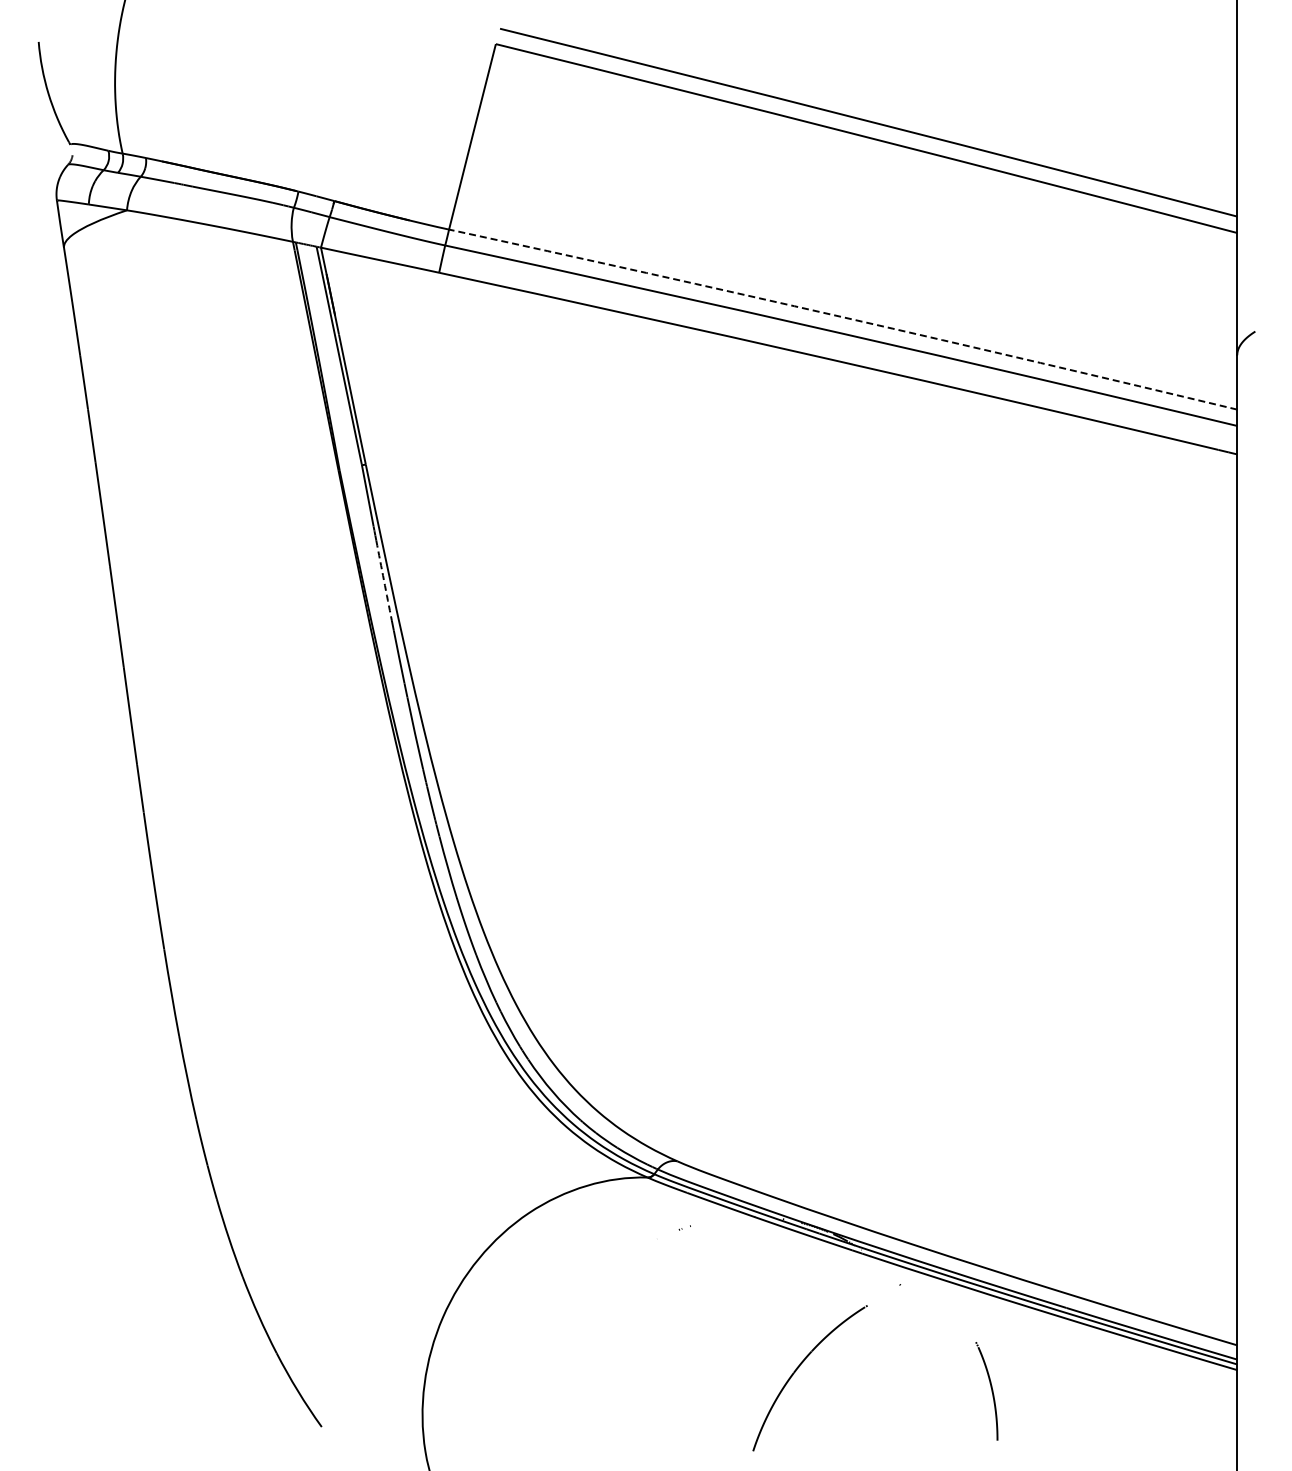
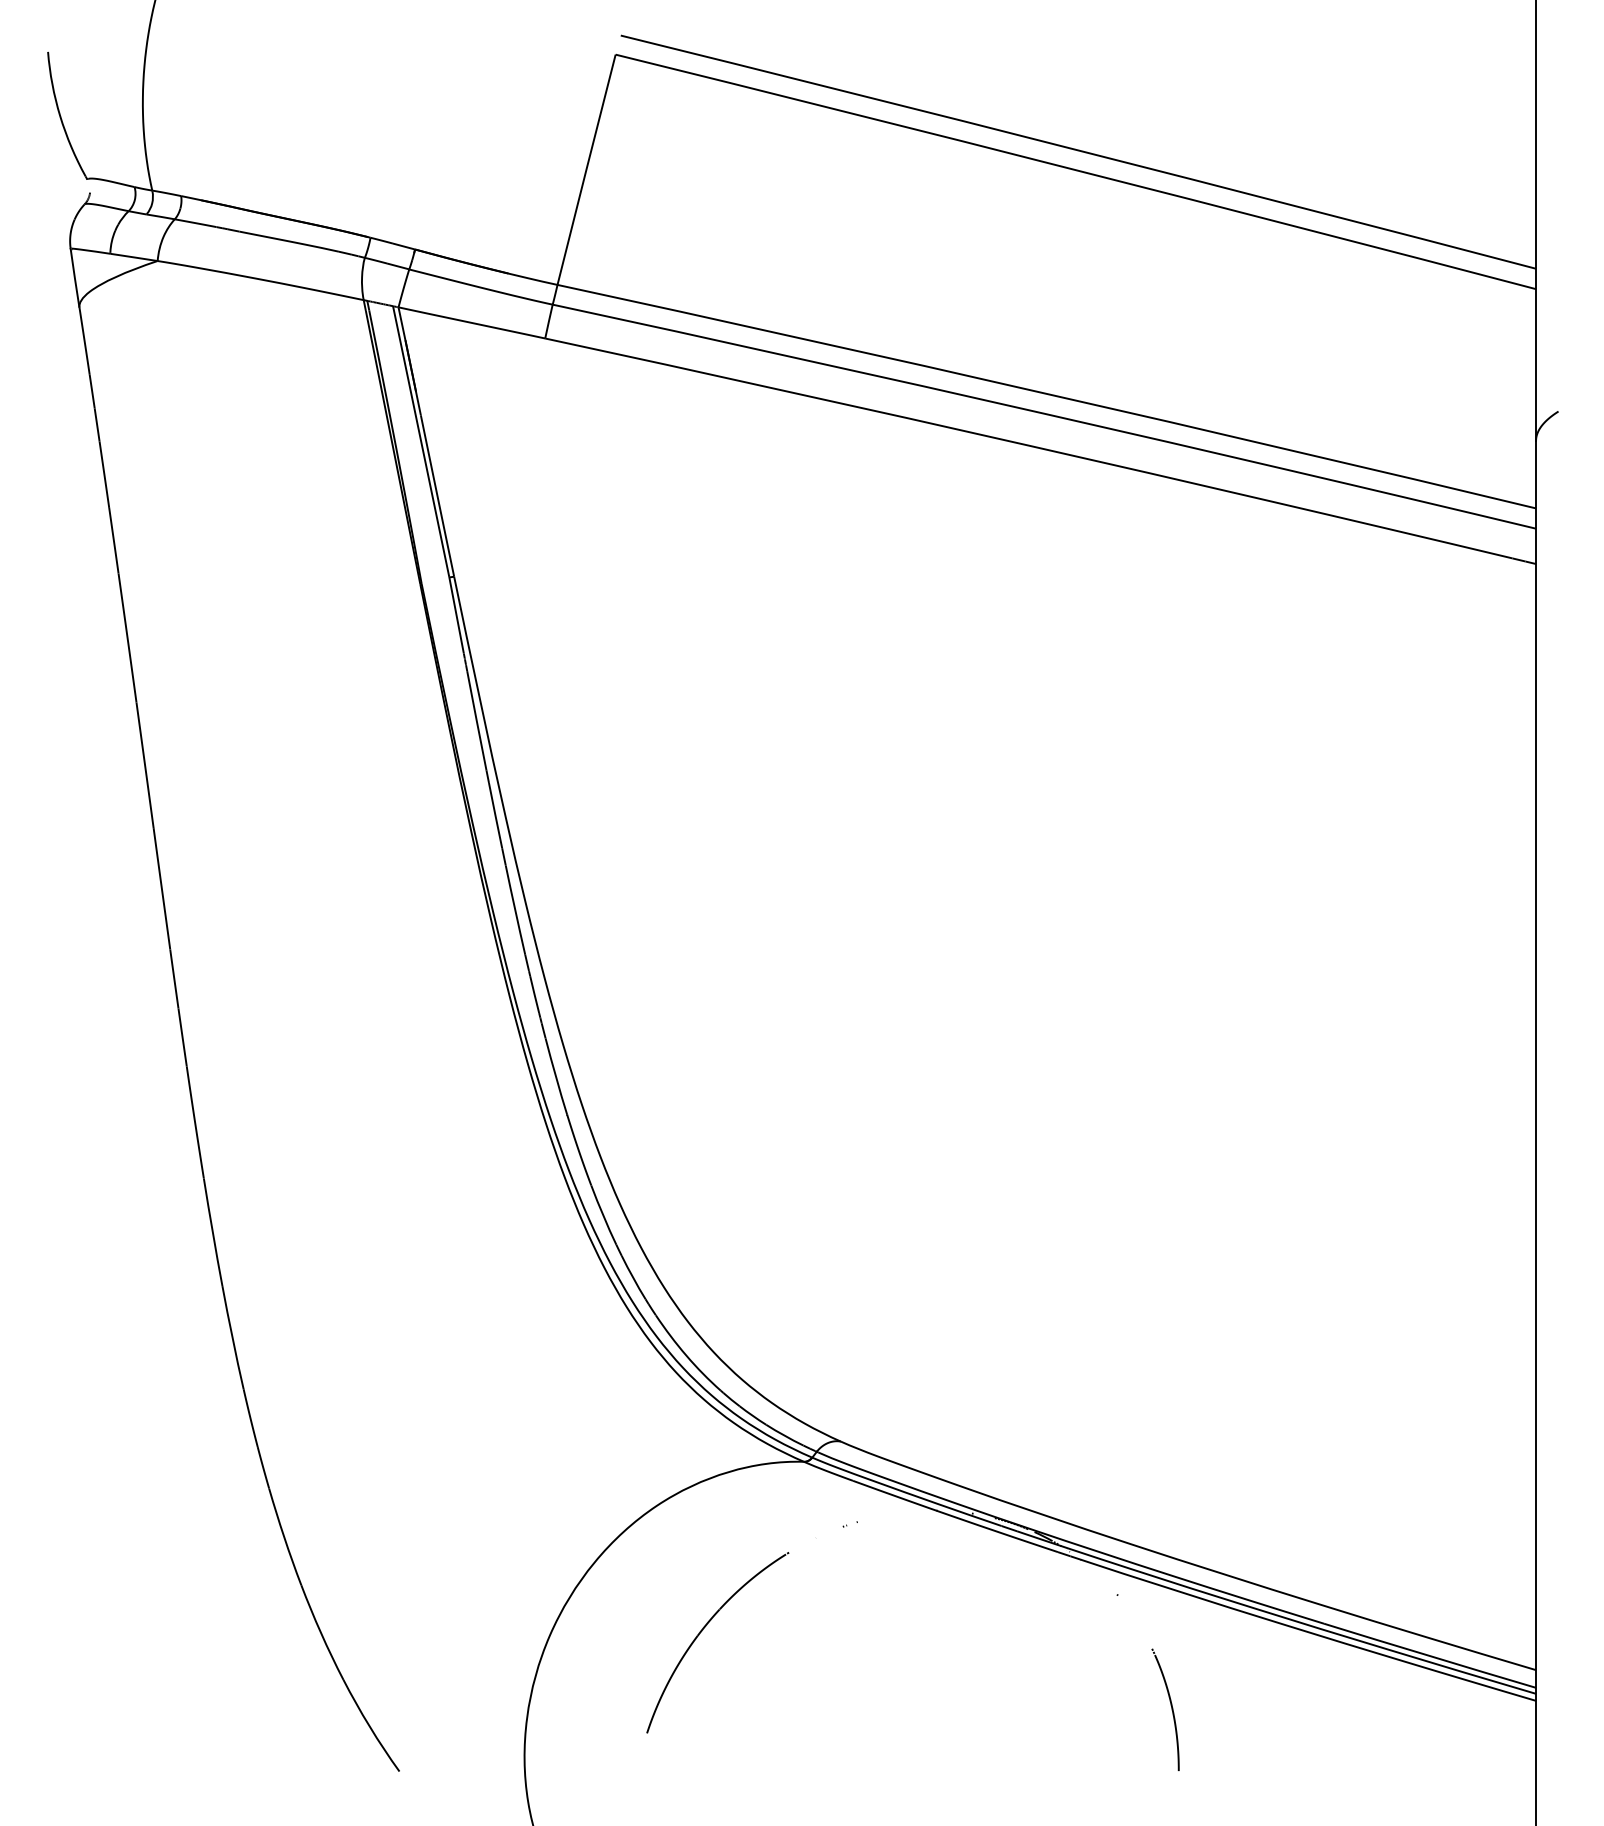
arc: (843, 317) -> (1047, 394), dashed -> solid
arc: (384, 580) -> (477, 720), dashed -> solid
part: (796, 1371) -> (700, 1634), moved
part: (986, 1391) -> (1165, 1710), moved

